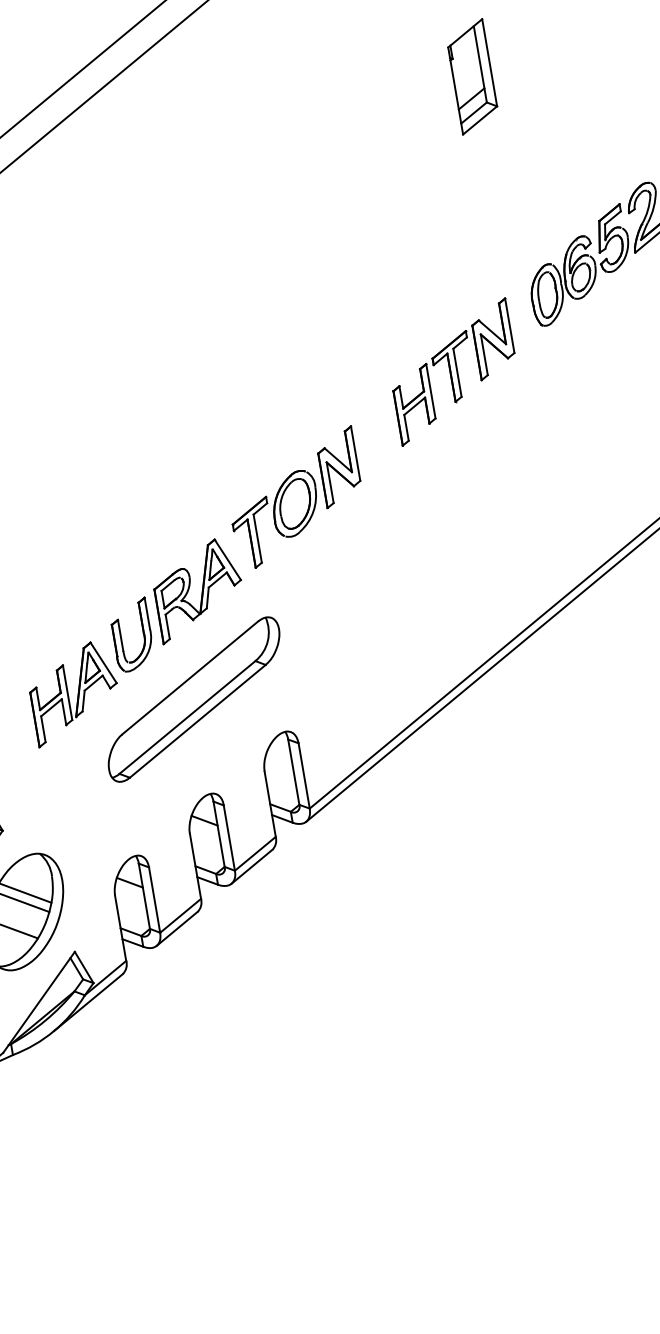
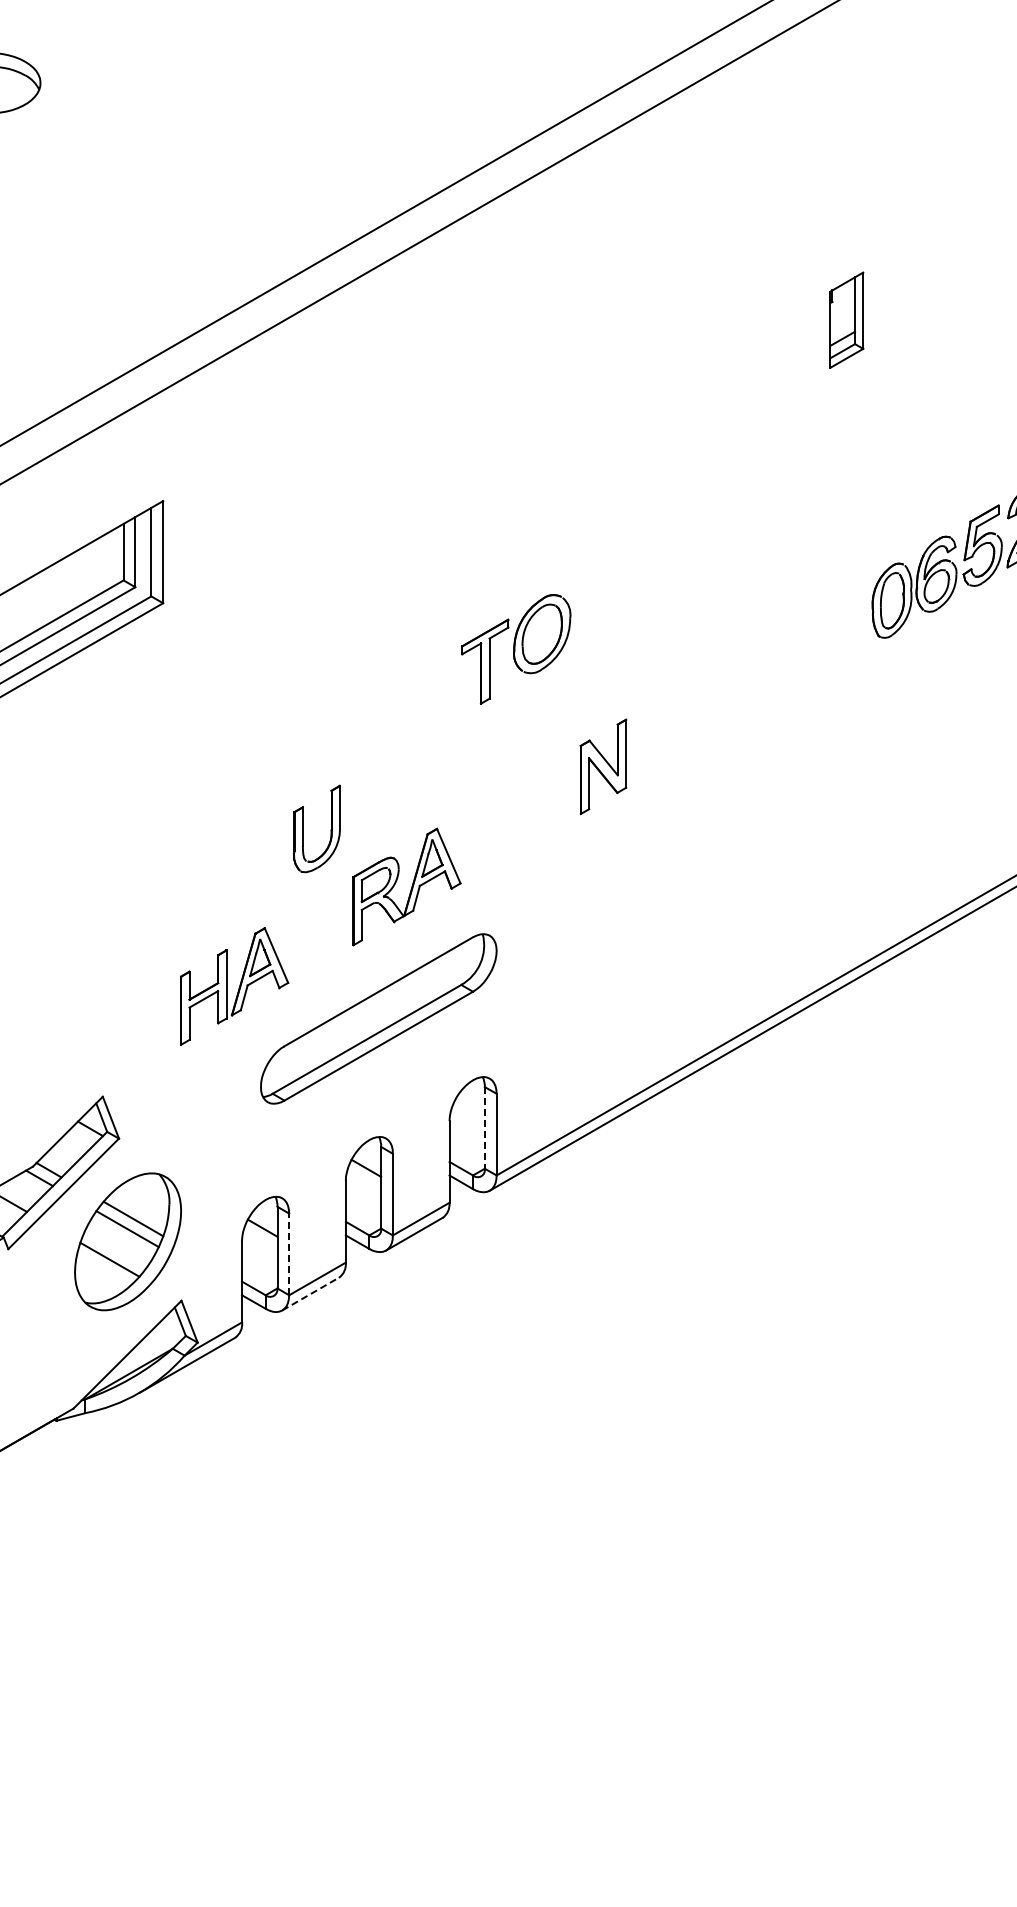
part: (472, 77) -> (846, 320), size x0.7
part: (453, 371) -> (762, 674), removed
part: (276, 519) -> (516, 649), moved
part: (121, 636) -> (303, 828), moved
line: (293, 771) -> (484, 1127), solid -> dashed
line: (154, 900) -> (289, 1254), solid -> dashed
line: (177, 929) -> (310, 1294), solid -> dashed

